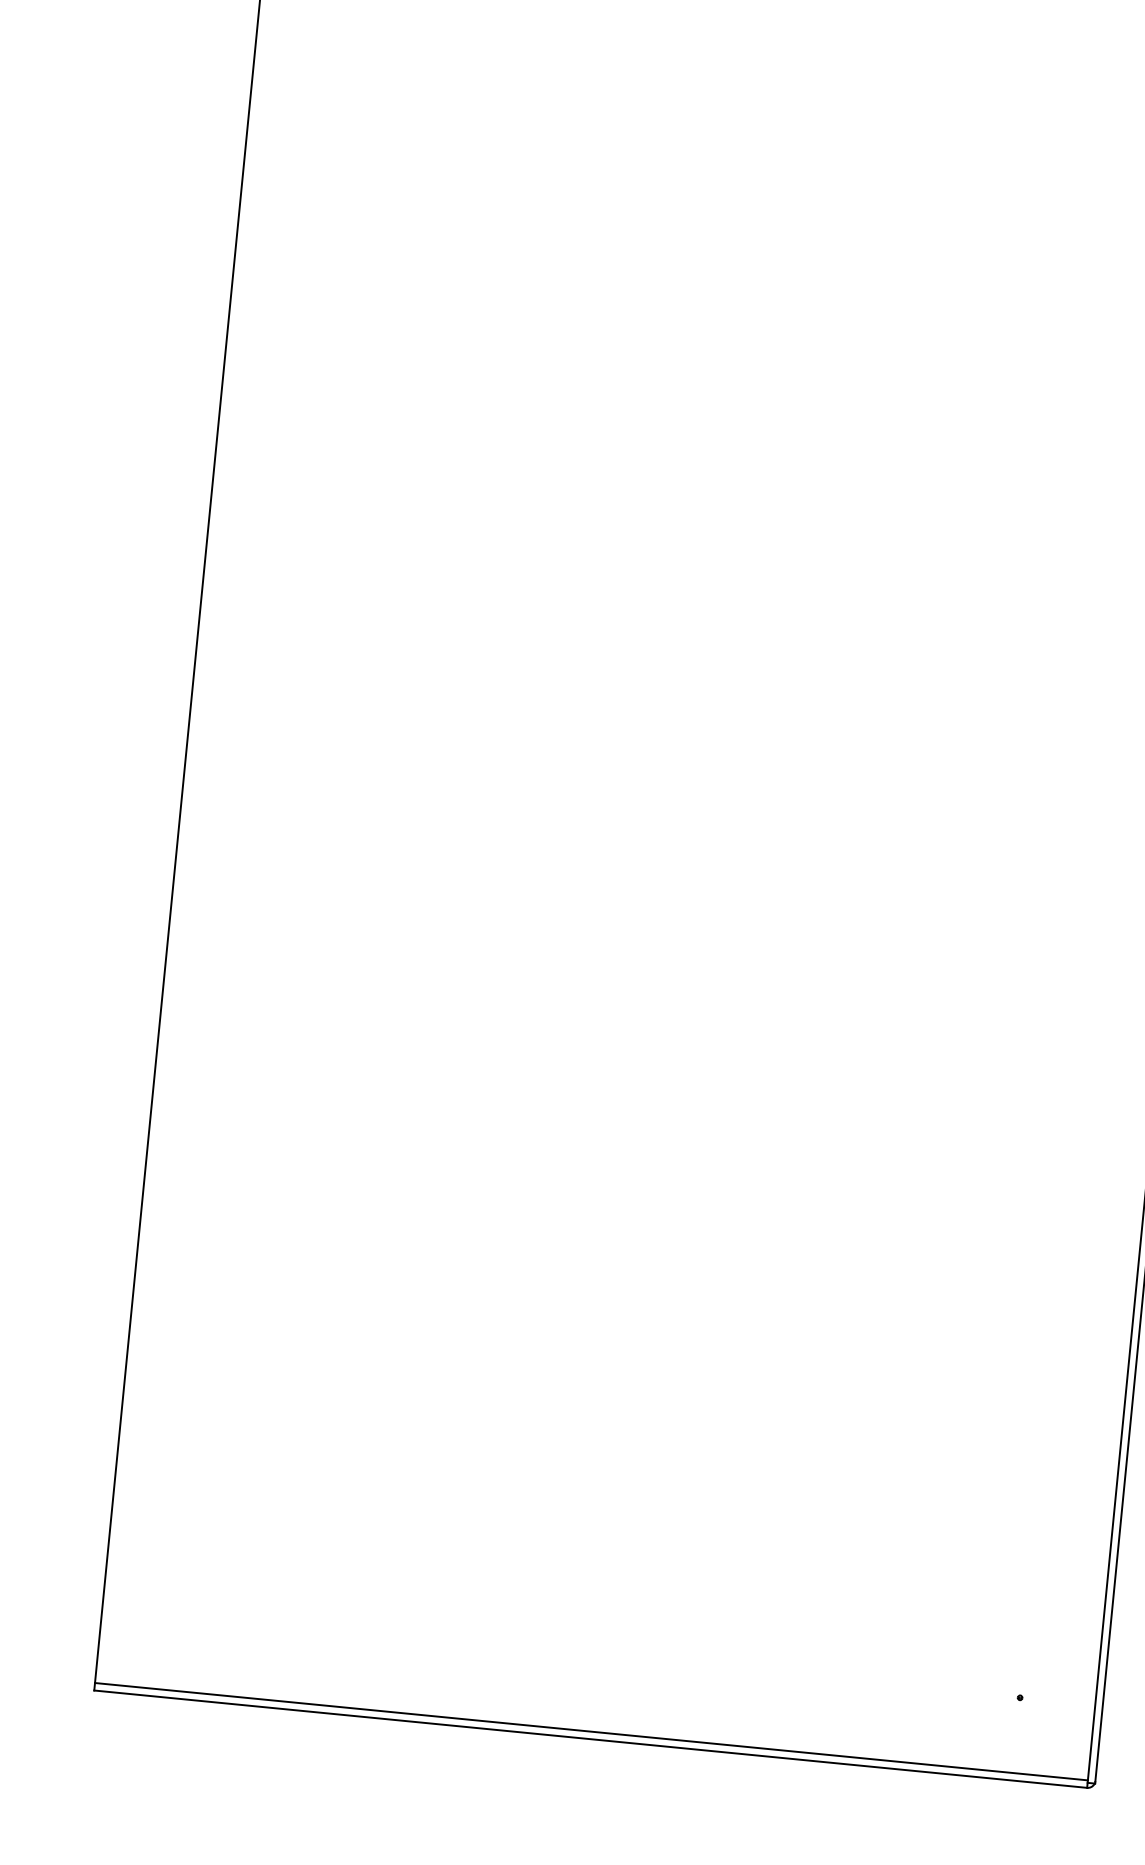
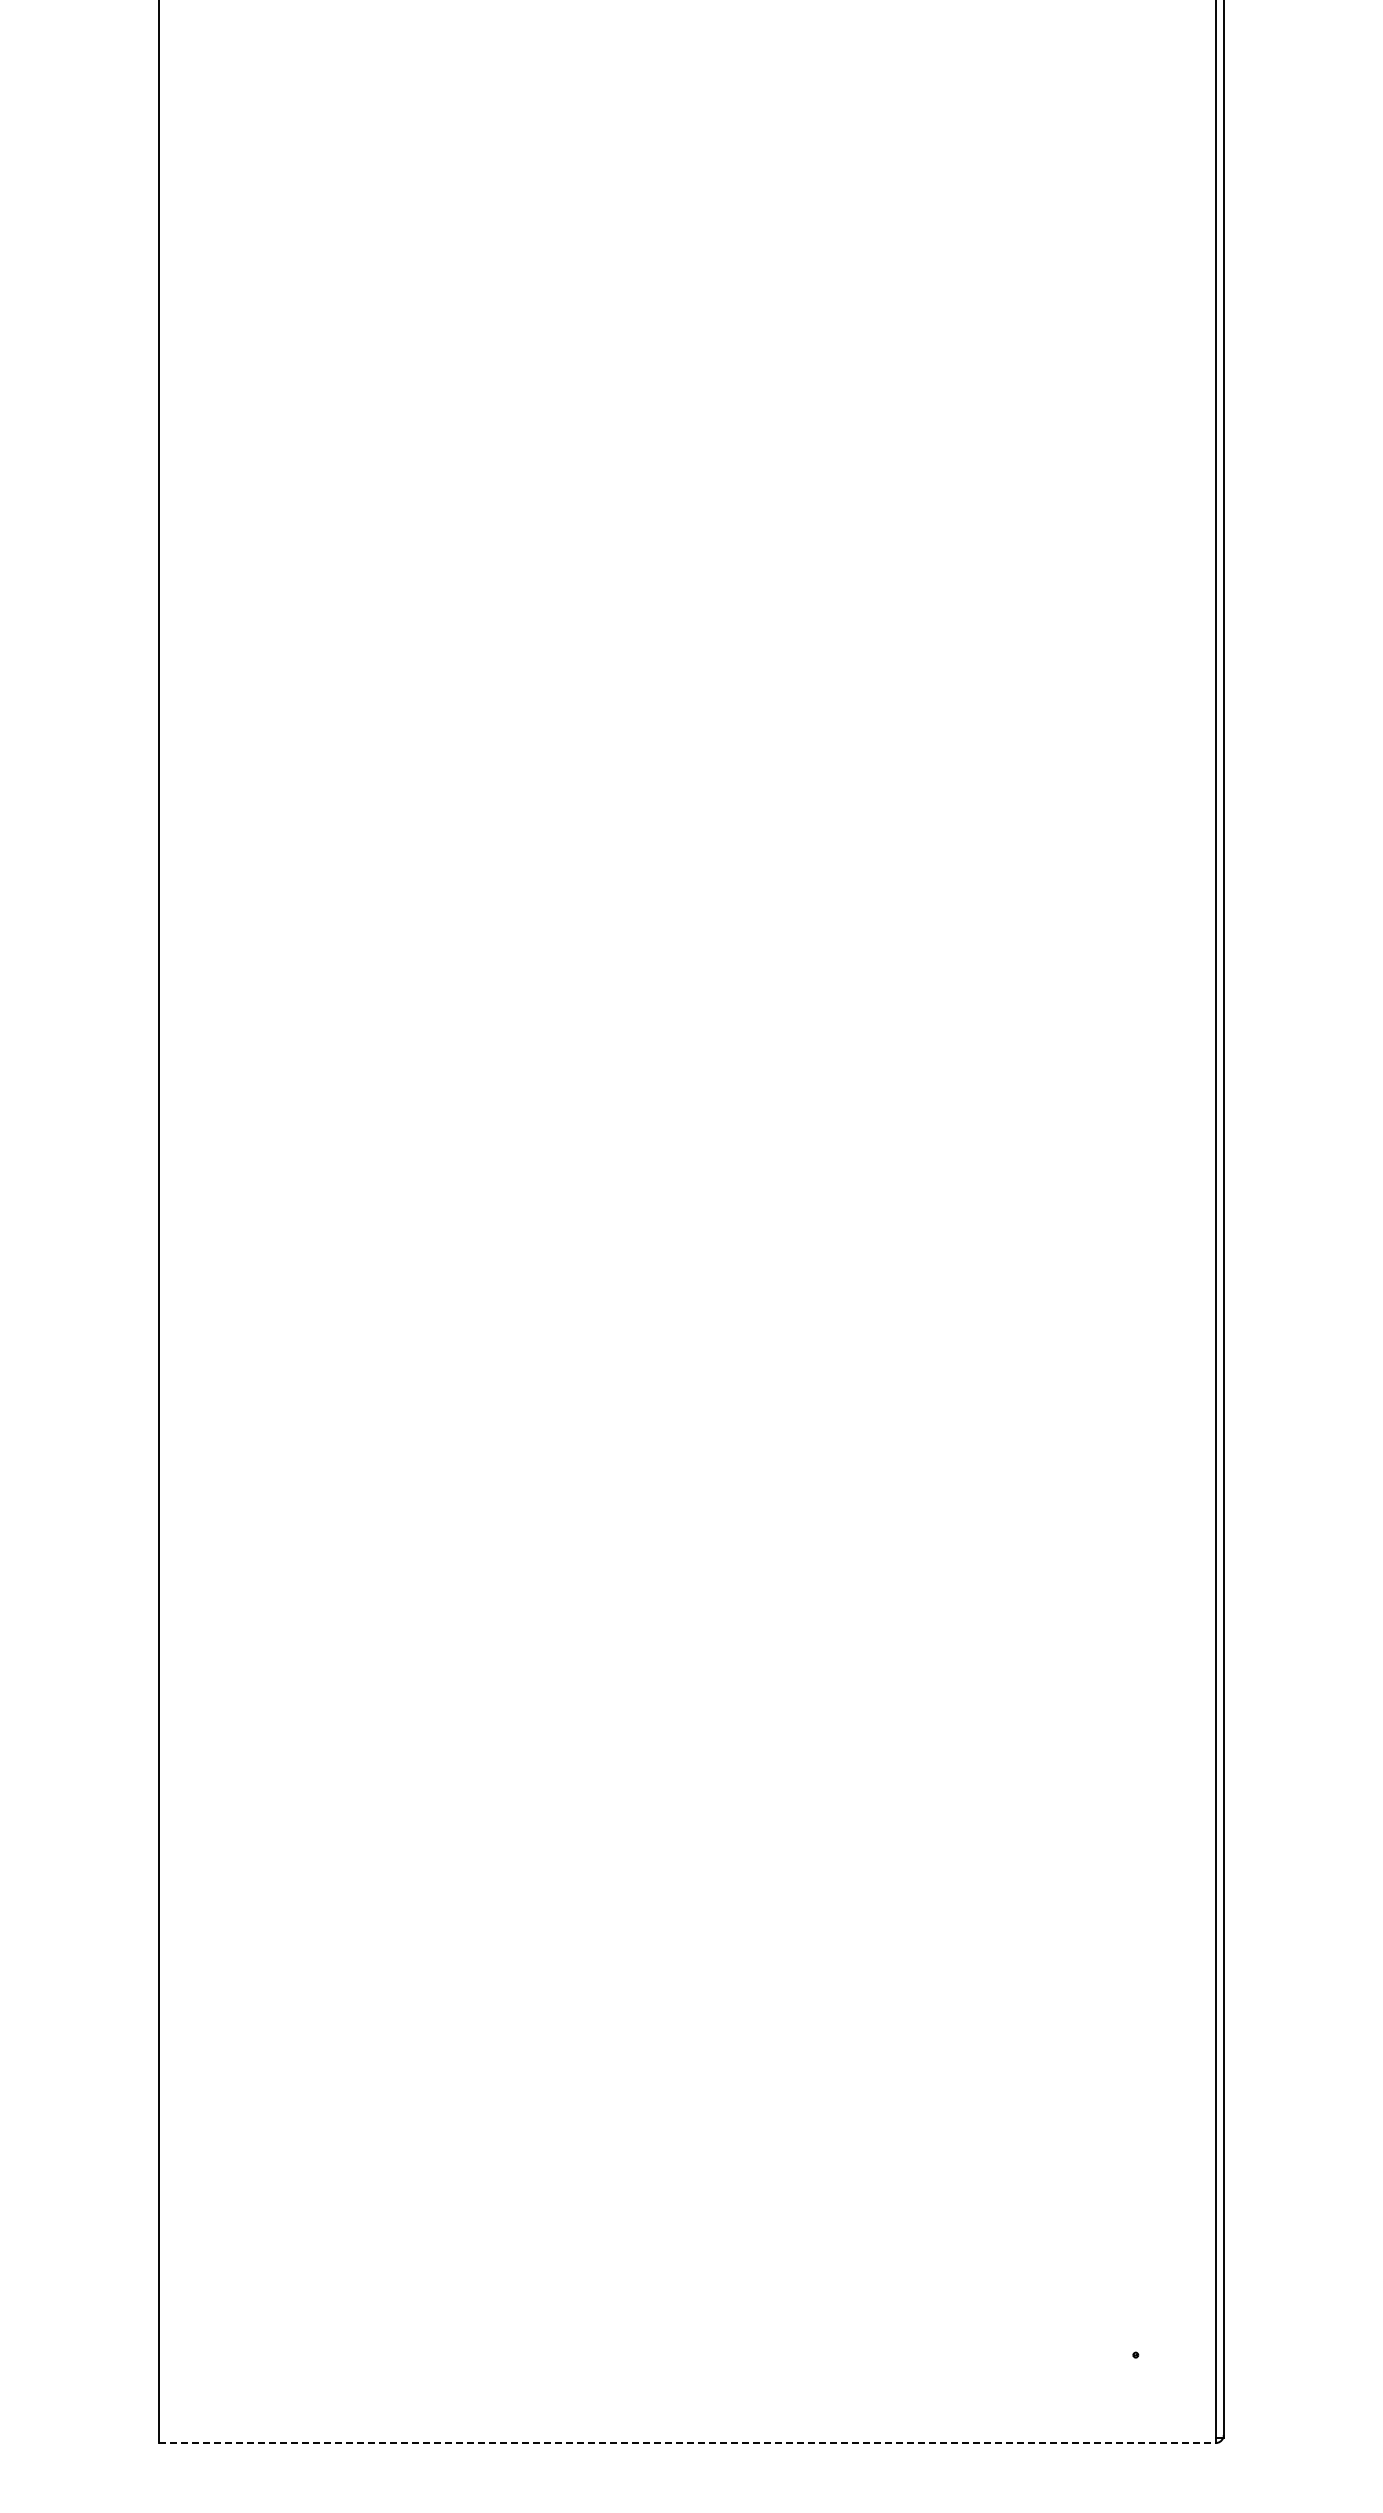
line: (591, 1732) -> (687, 2435), removed
line: (591, 1739) -> (688, 2443), solid -> dashed

